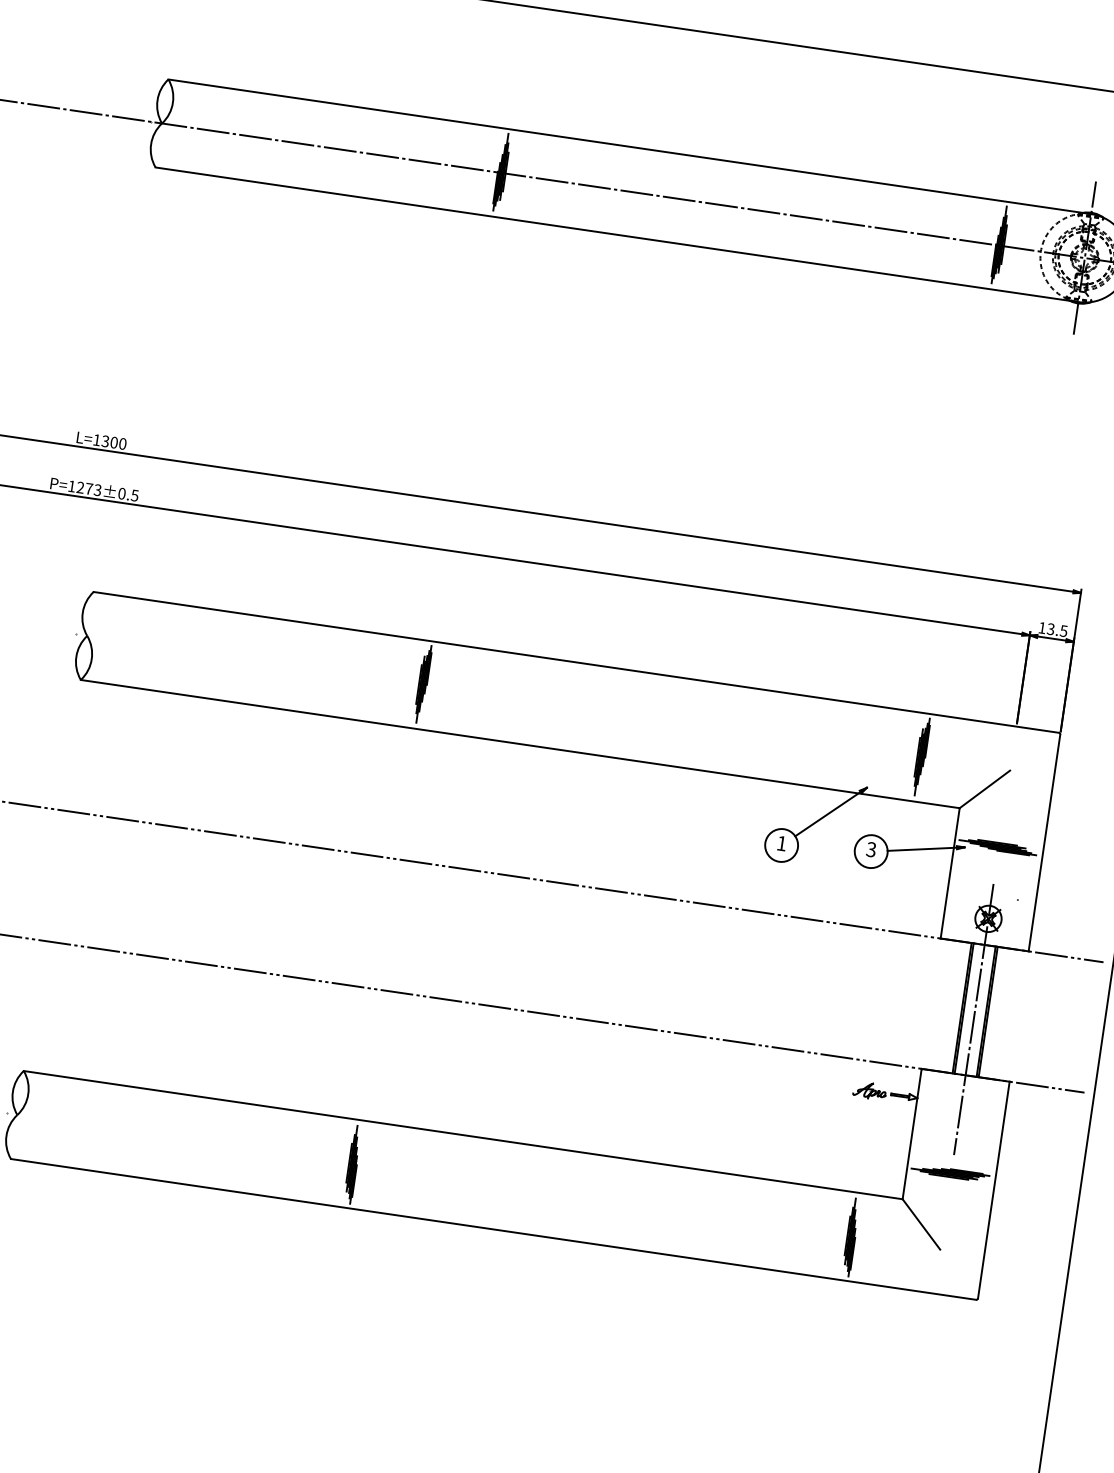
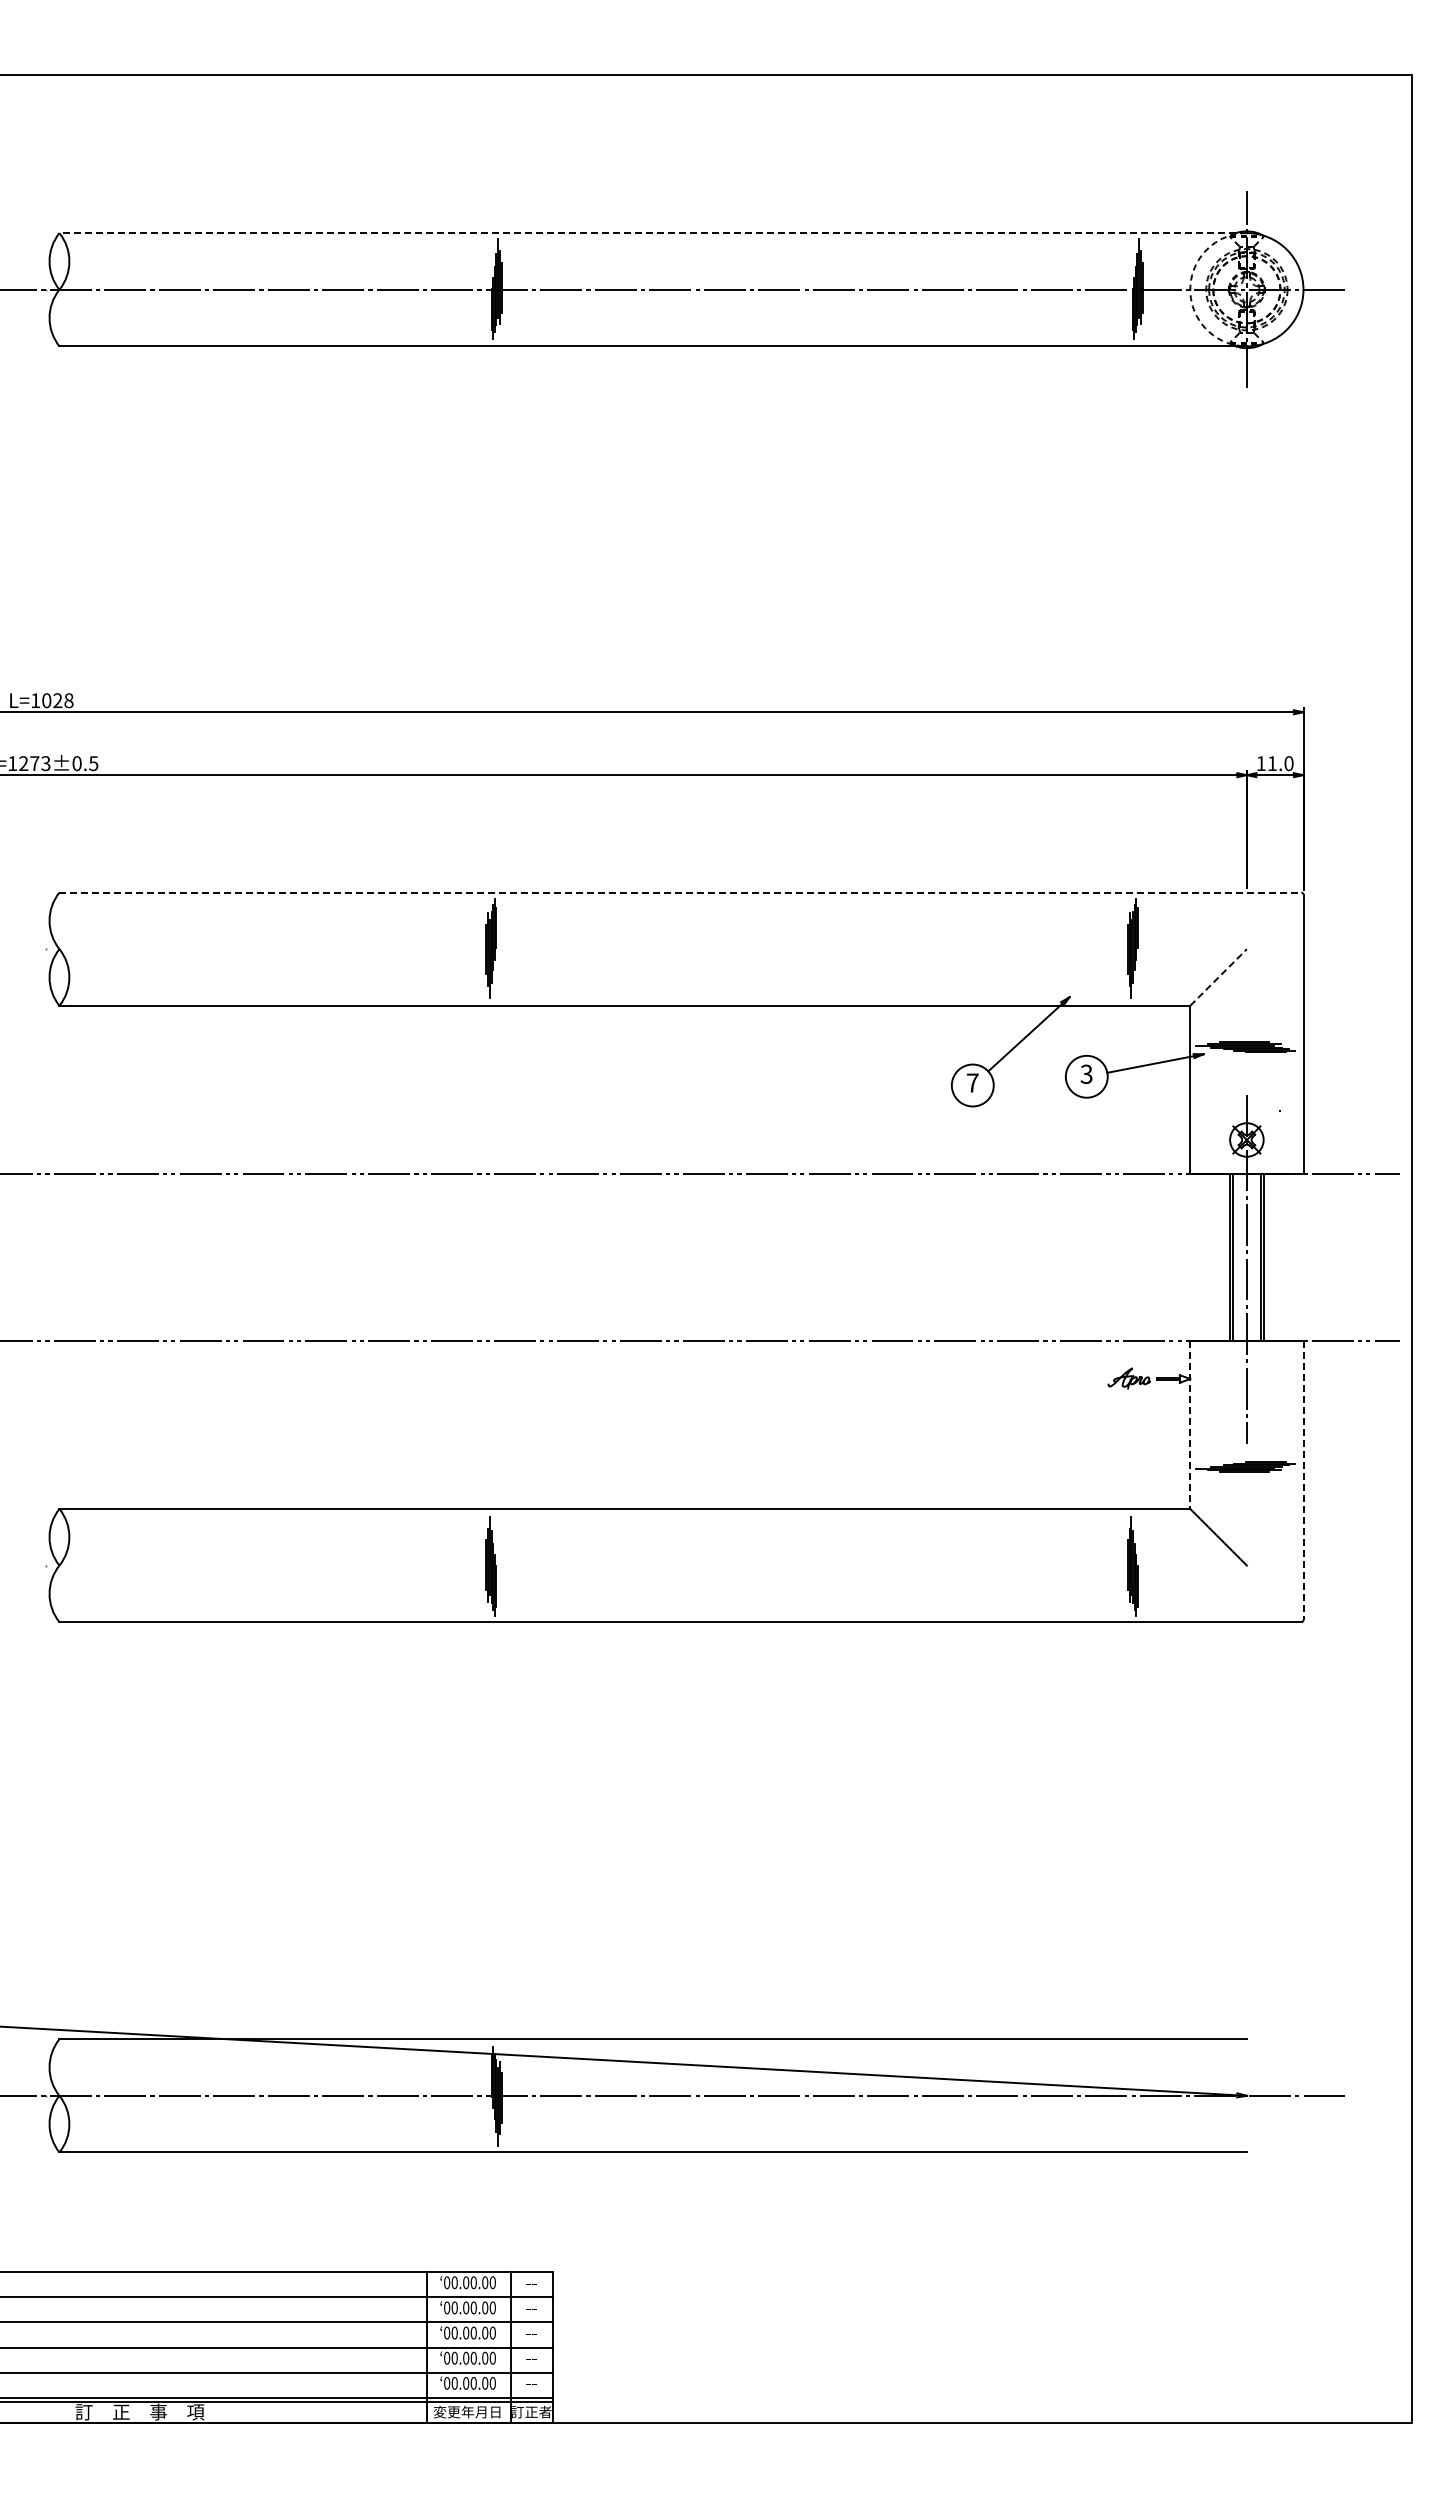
line: (630, 147) -> (653, 233), solid -> dashed
text: (113, 442) -> (57, 700), L=1300 -> L=1028
text: (1057, 630) -> (1280, 763), 13.5 -> 11.0
line: (576, 662) -> (680, 892), solid -> dashed
line: (984, 789) -> (1218, 977), solid -> dashed
text: (781, 843) -> (972, 1082), 1 -> 7
line: (912, 1134) -> (1190, 1425), solid -> dashed
line: (993, 1190) -> (1303, 1481), solid -> dashed

